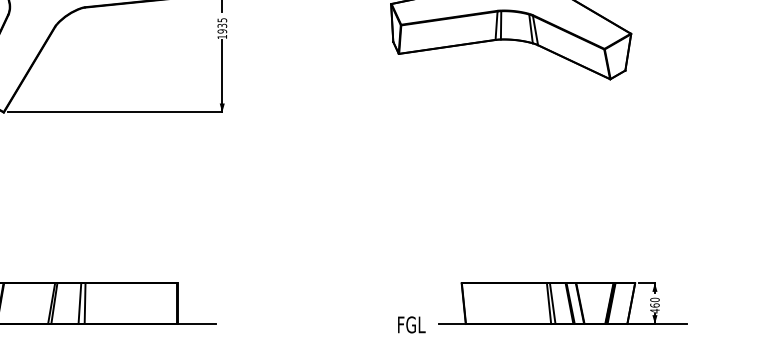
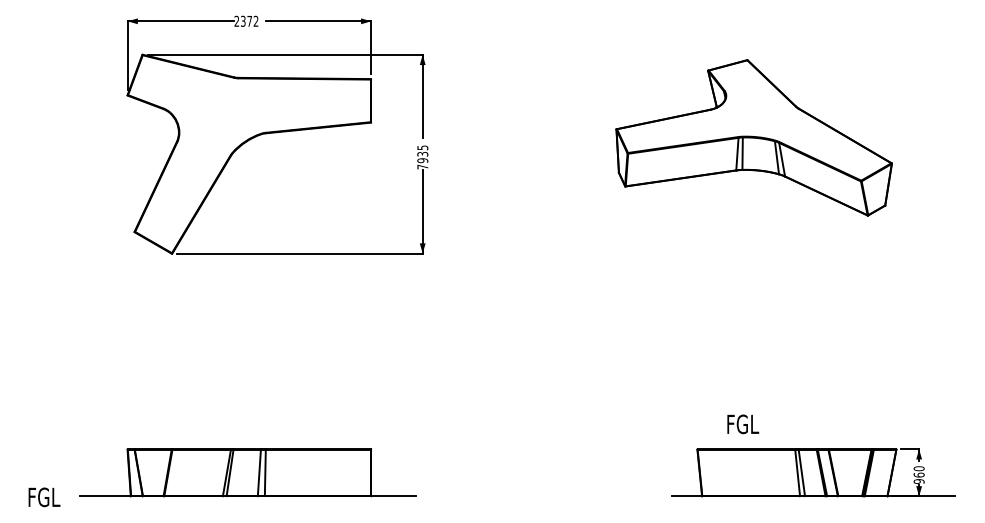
text: (222, 36) -> (422, 166), 1935 -> 7935
text: (654, 311) -> (918, 481), 460 -> 960
text: (412, 325) -> (743, 424), moved

